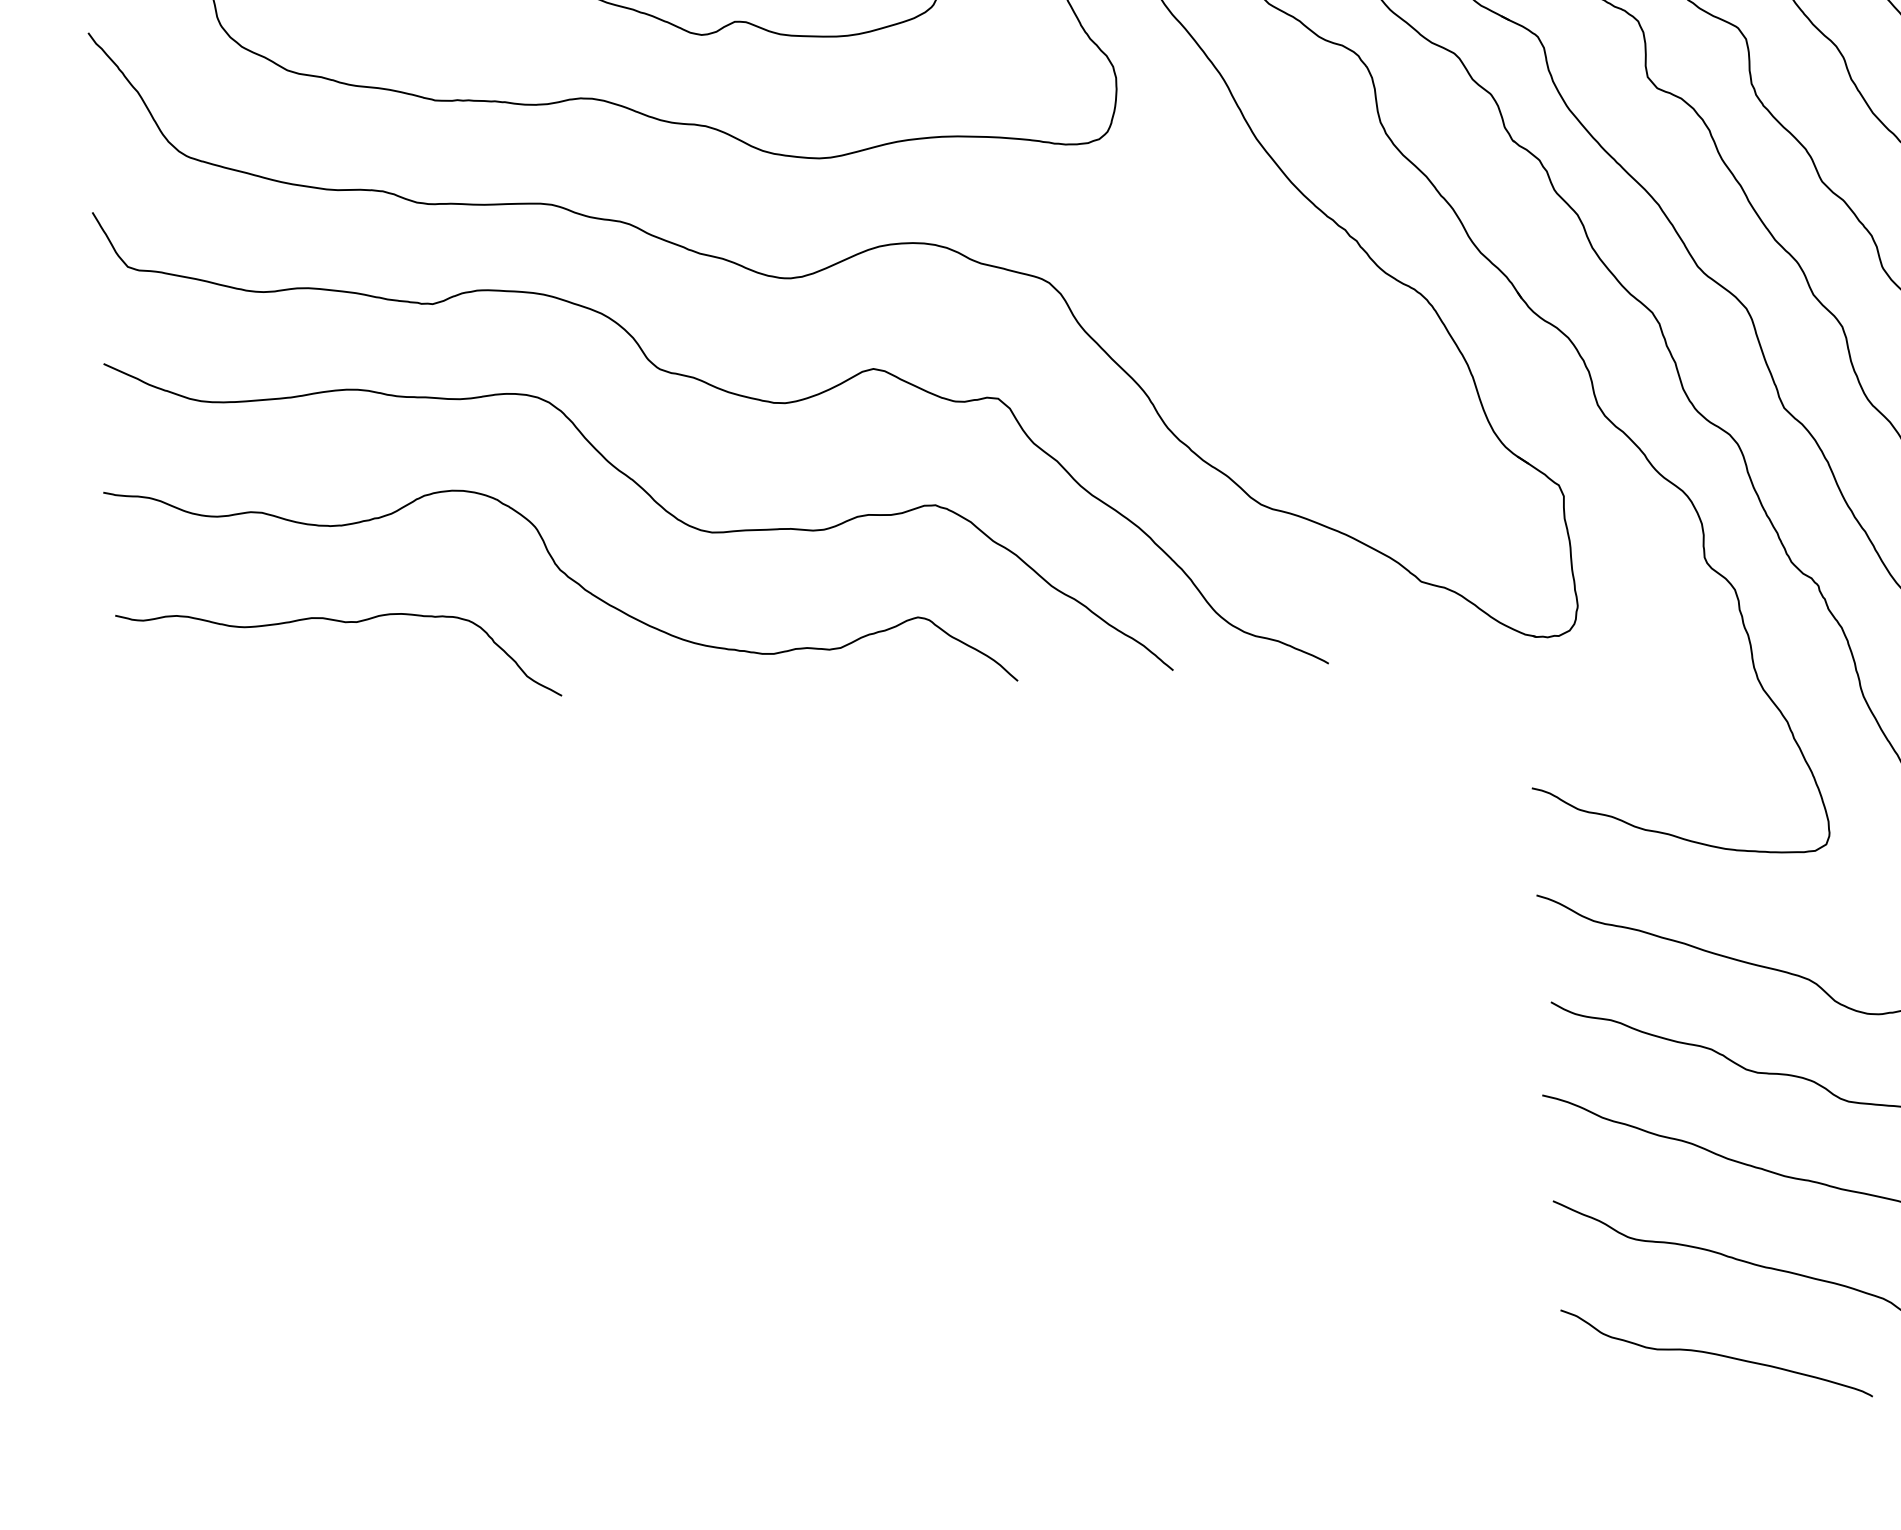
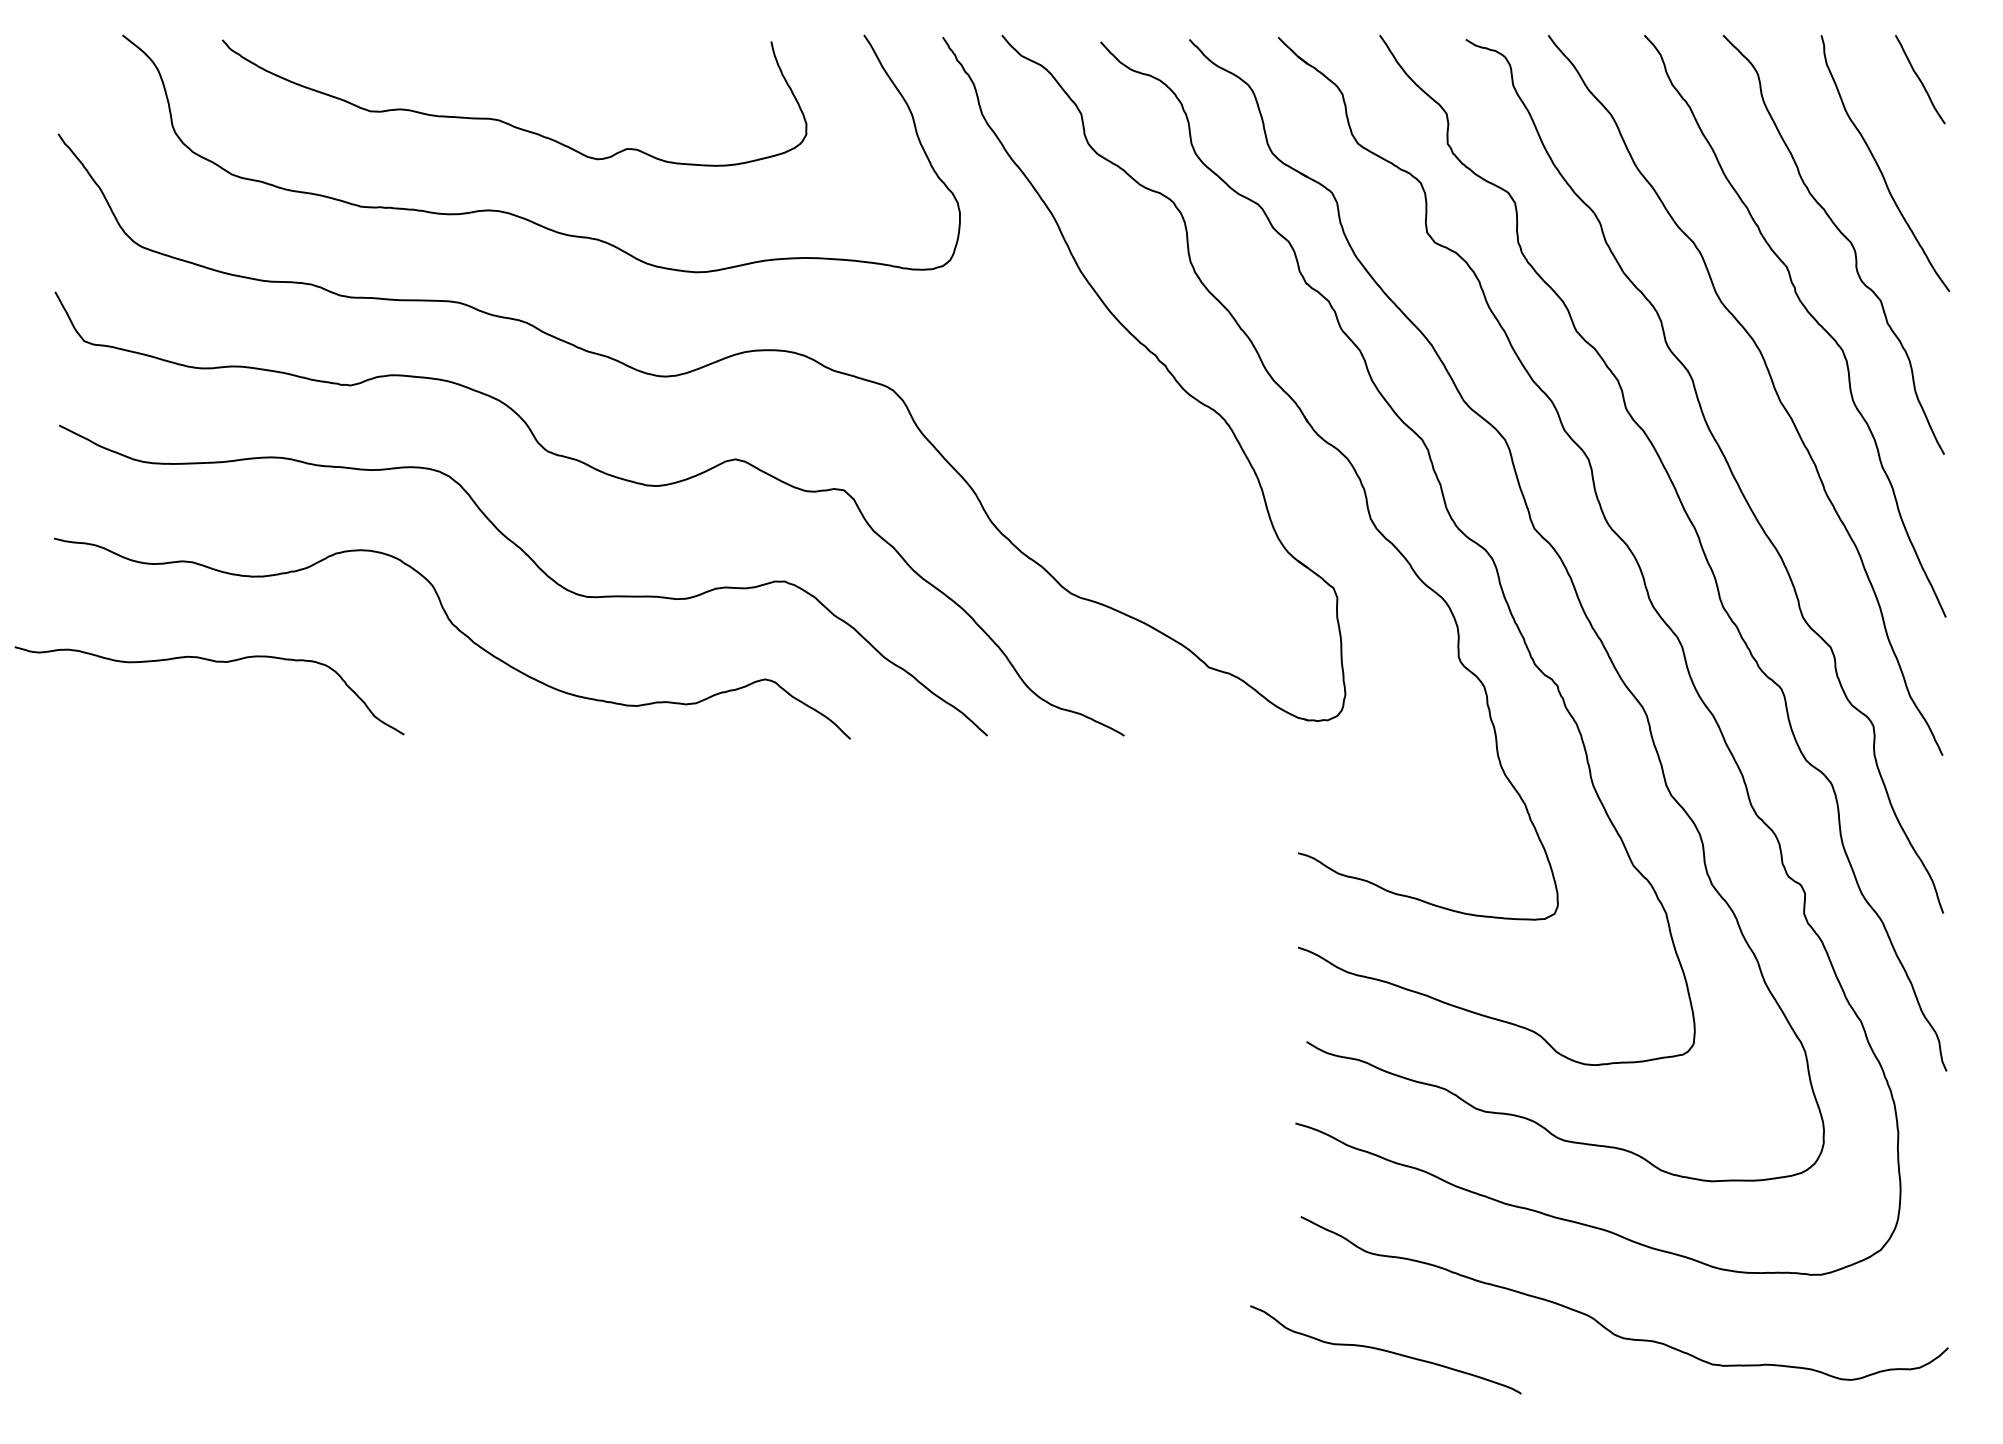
curve: (342, 623) -> (214, 662), moved
curve: (1716, 1352) -> (1385, 1349), moved

